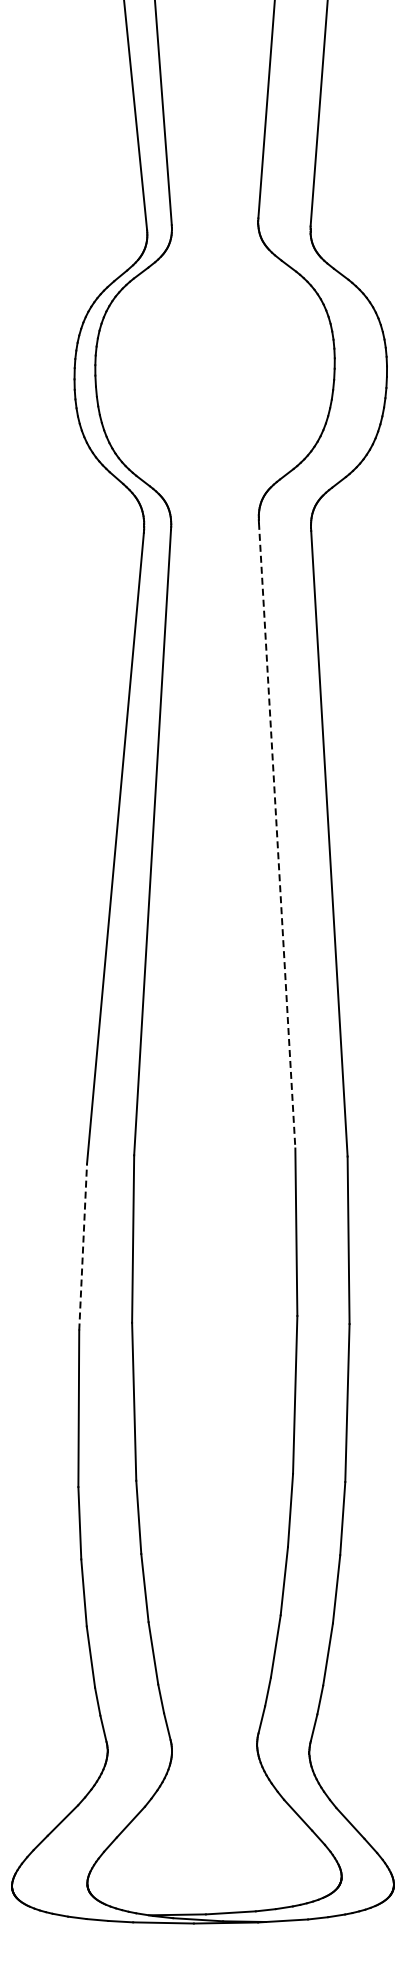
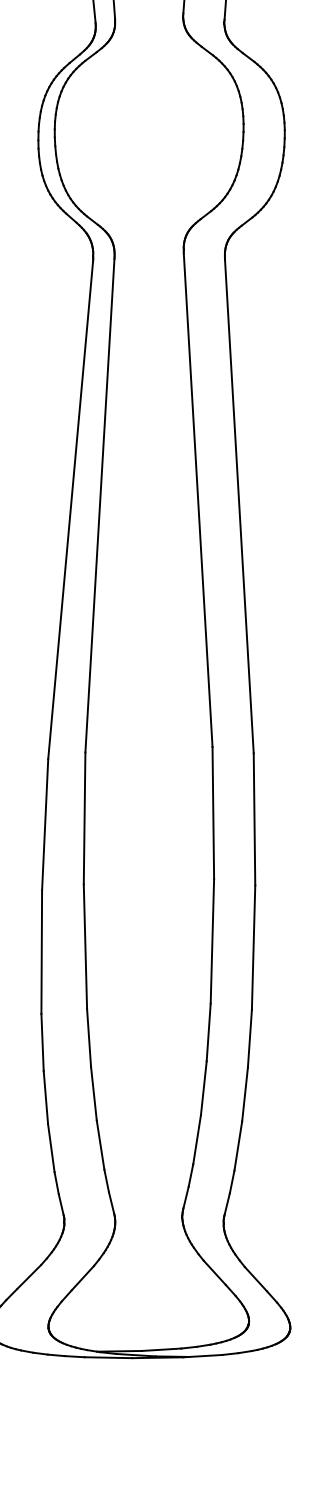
line: (277, 836) -> (198, 500), dashed -> solid
line: (83, 1246) -> (45, 824), dashed -> solid

